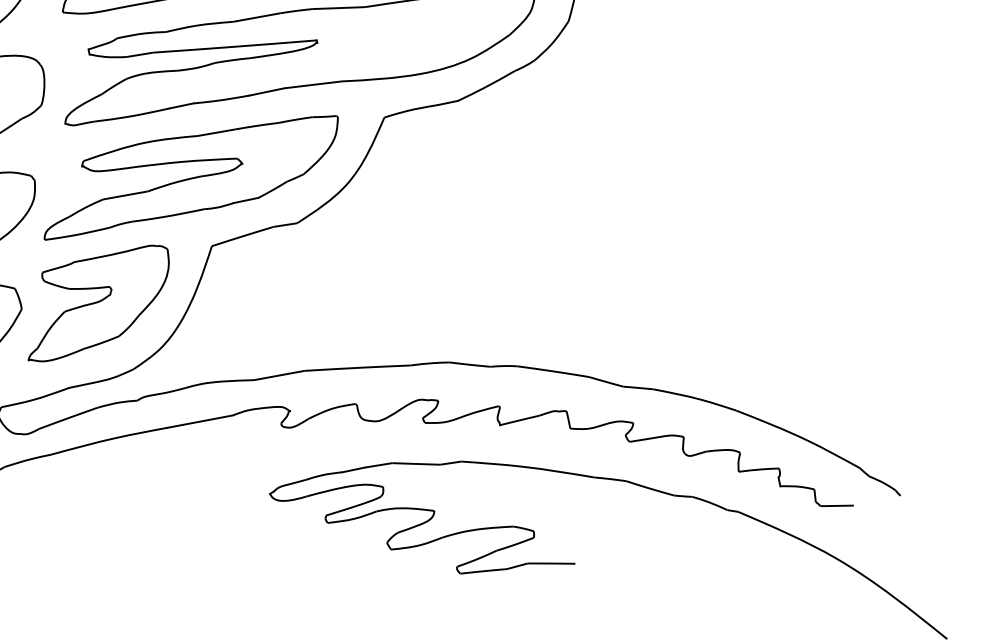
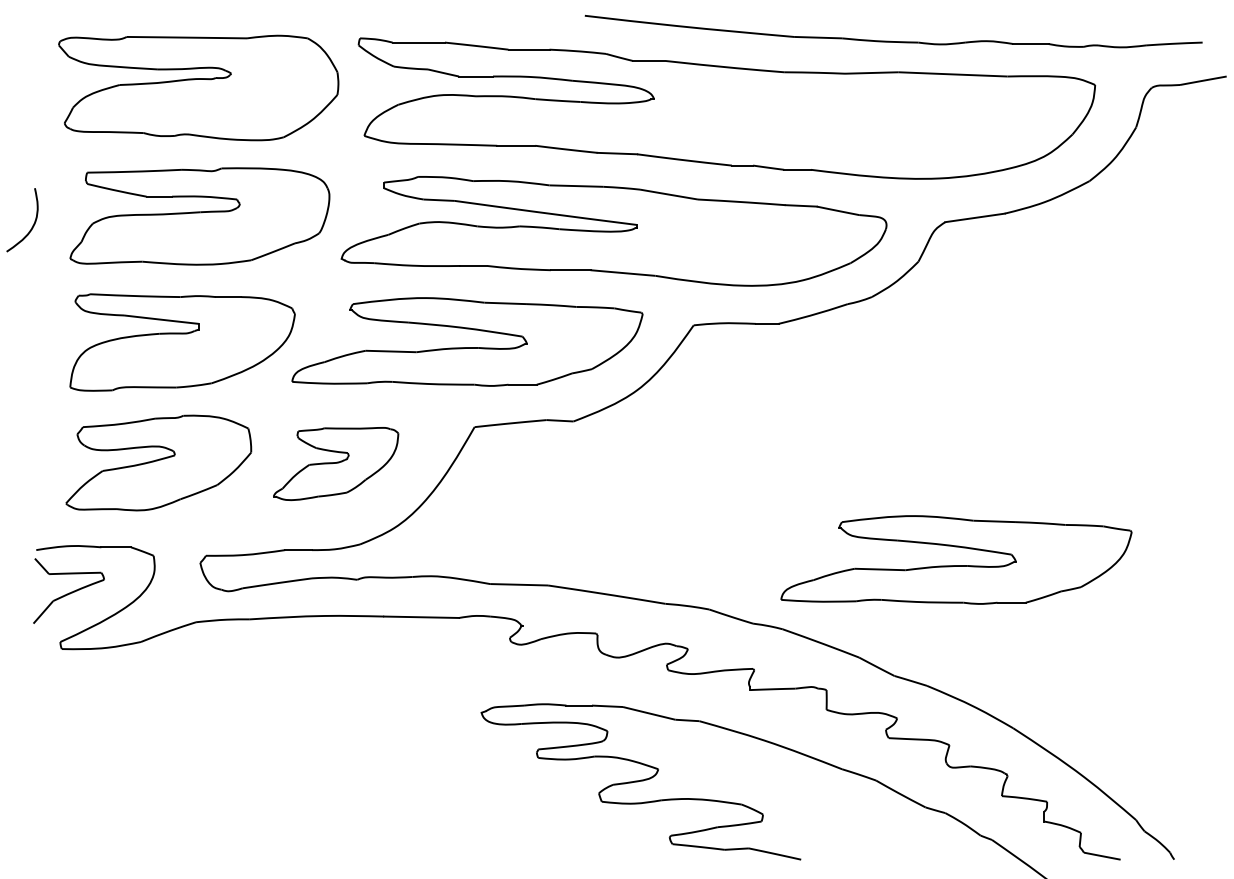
part: (656, 273) -> (956, 559), added
part: (97, 303) -> (335, 463), size x0.7

